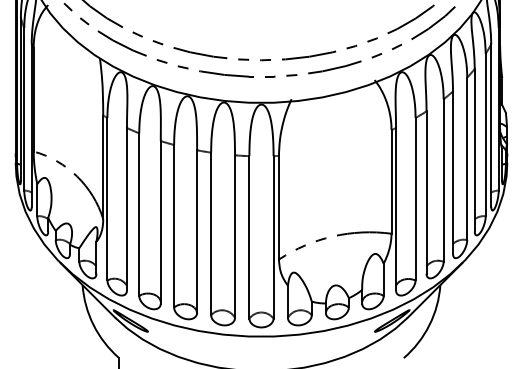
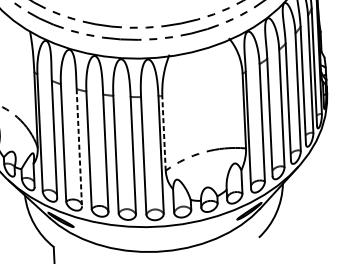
line: (278, 207) -> (163, 133), solid -> dashed
line: (160, 222) -> (79, 147), solid -> dashed

